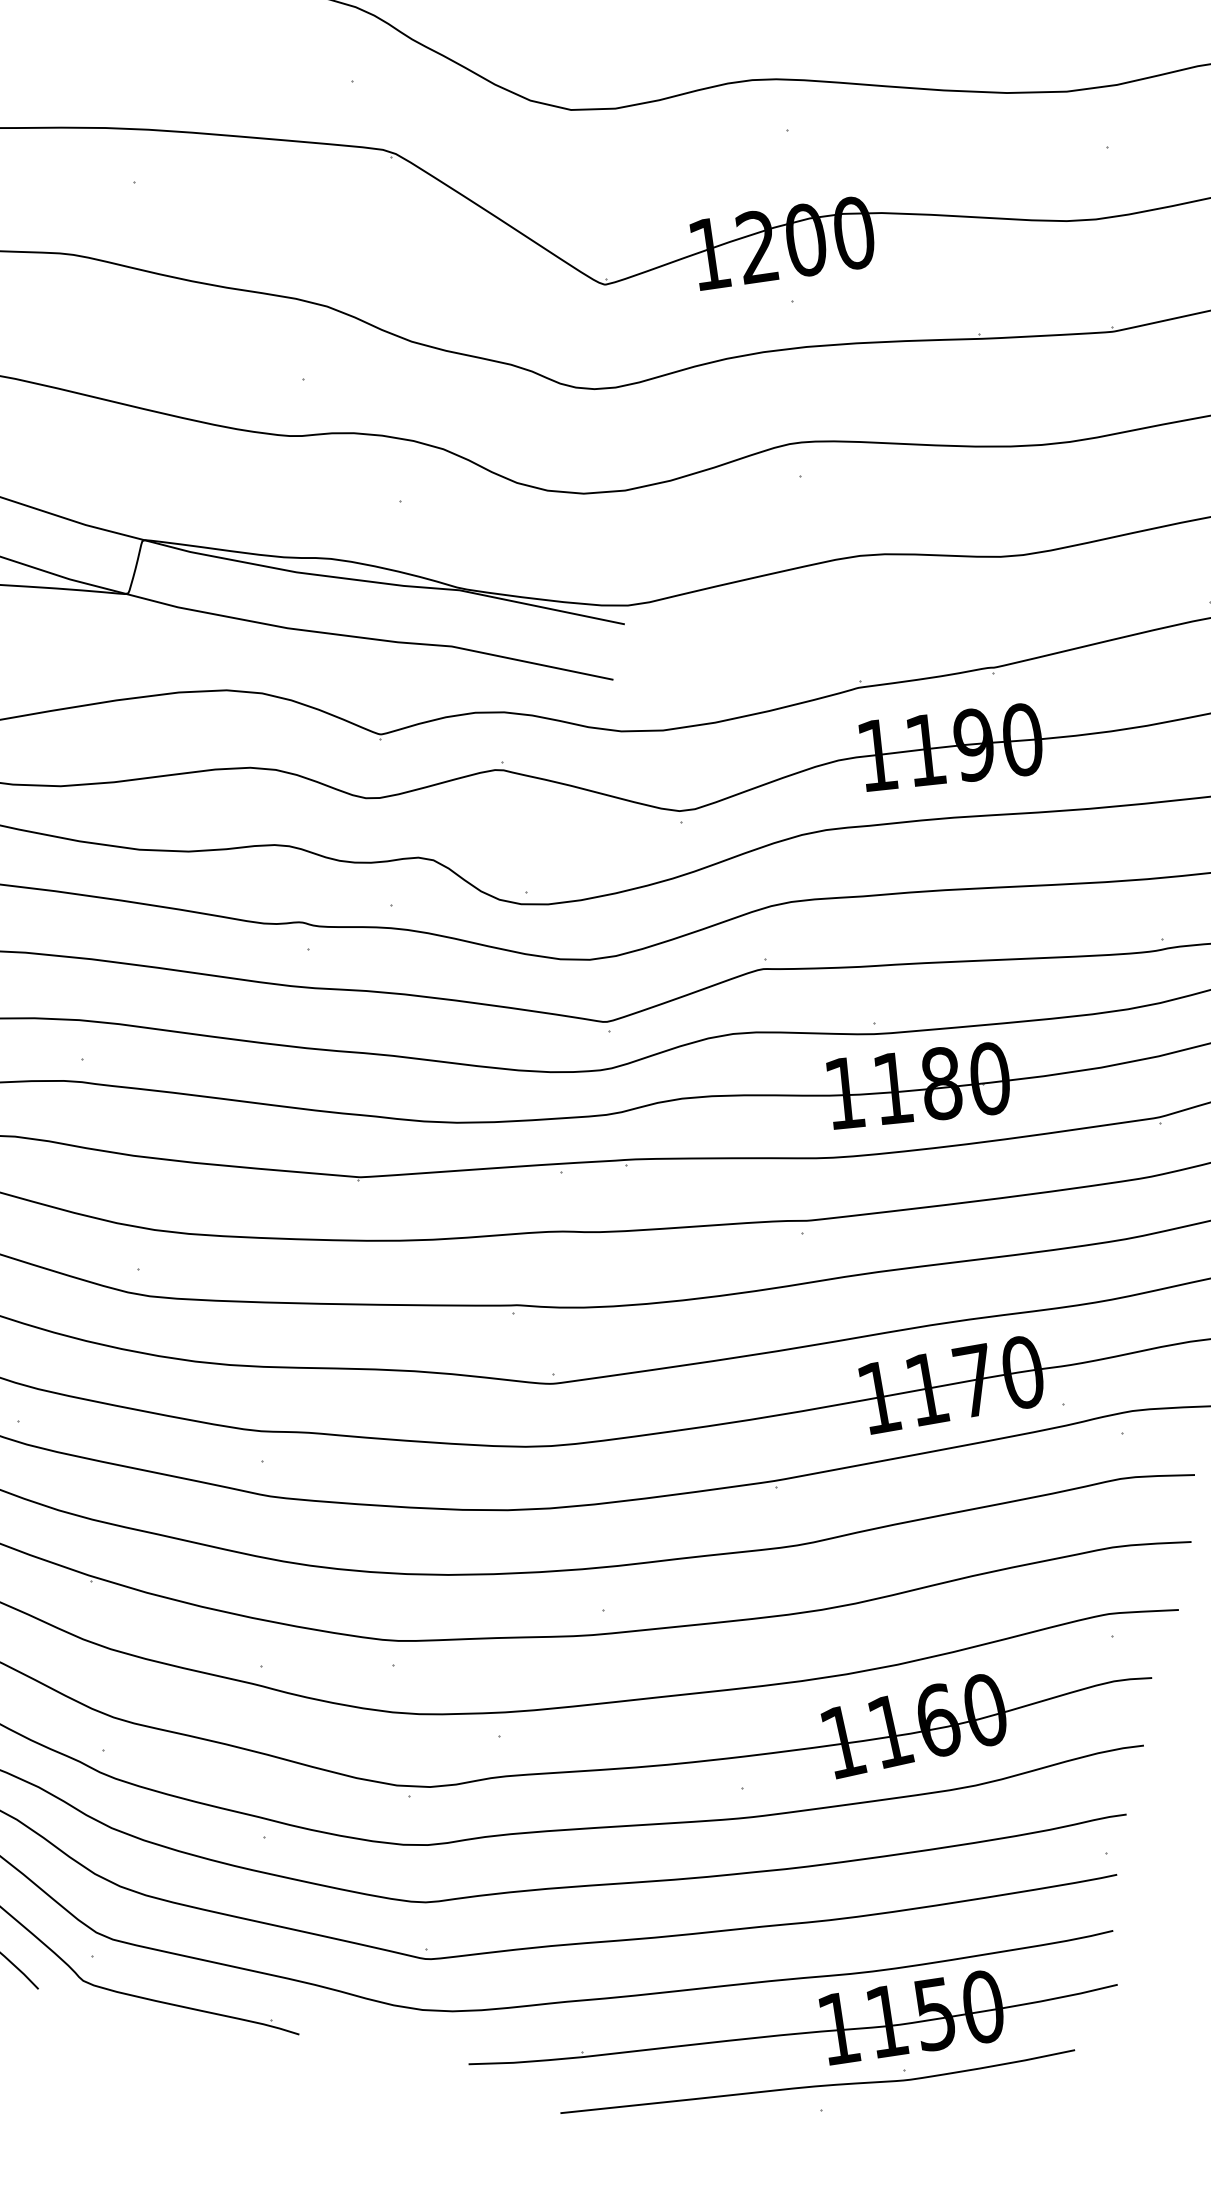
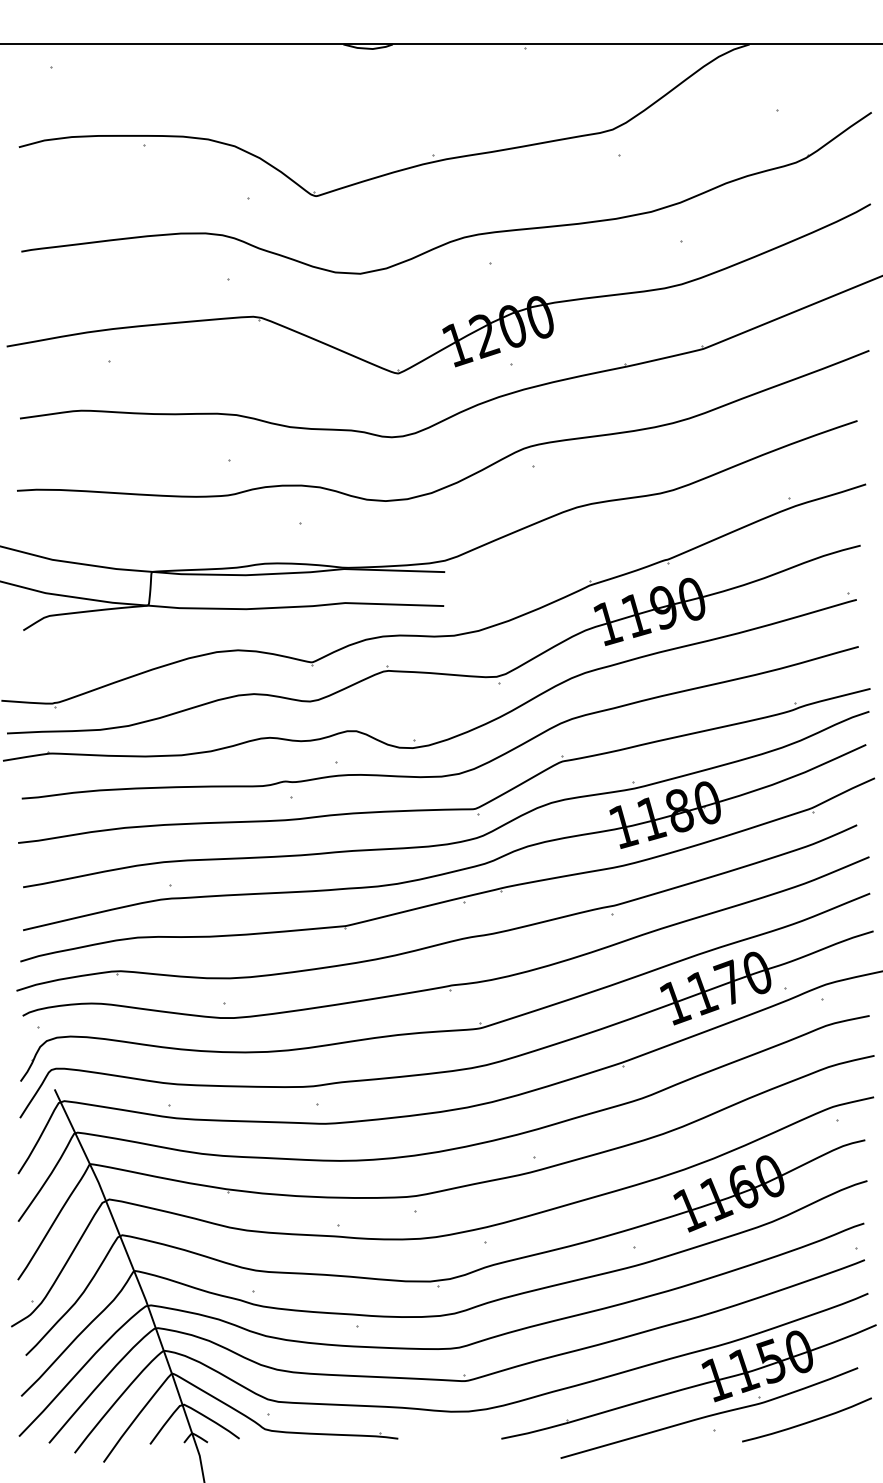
curve: (976, 2123) -> (807, 1421), added

